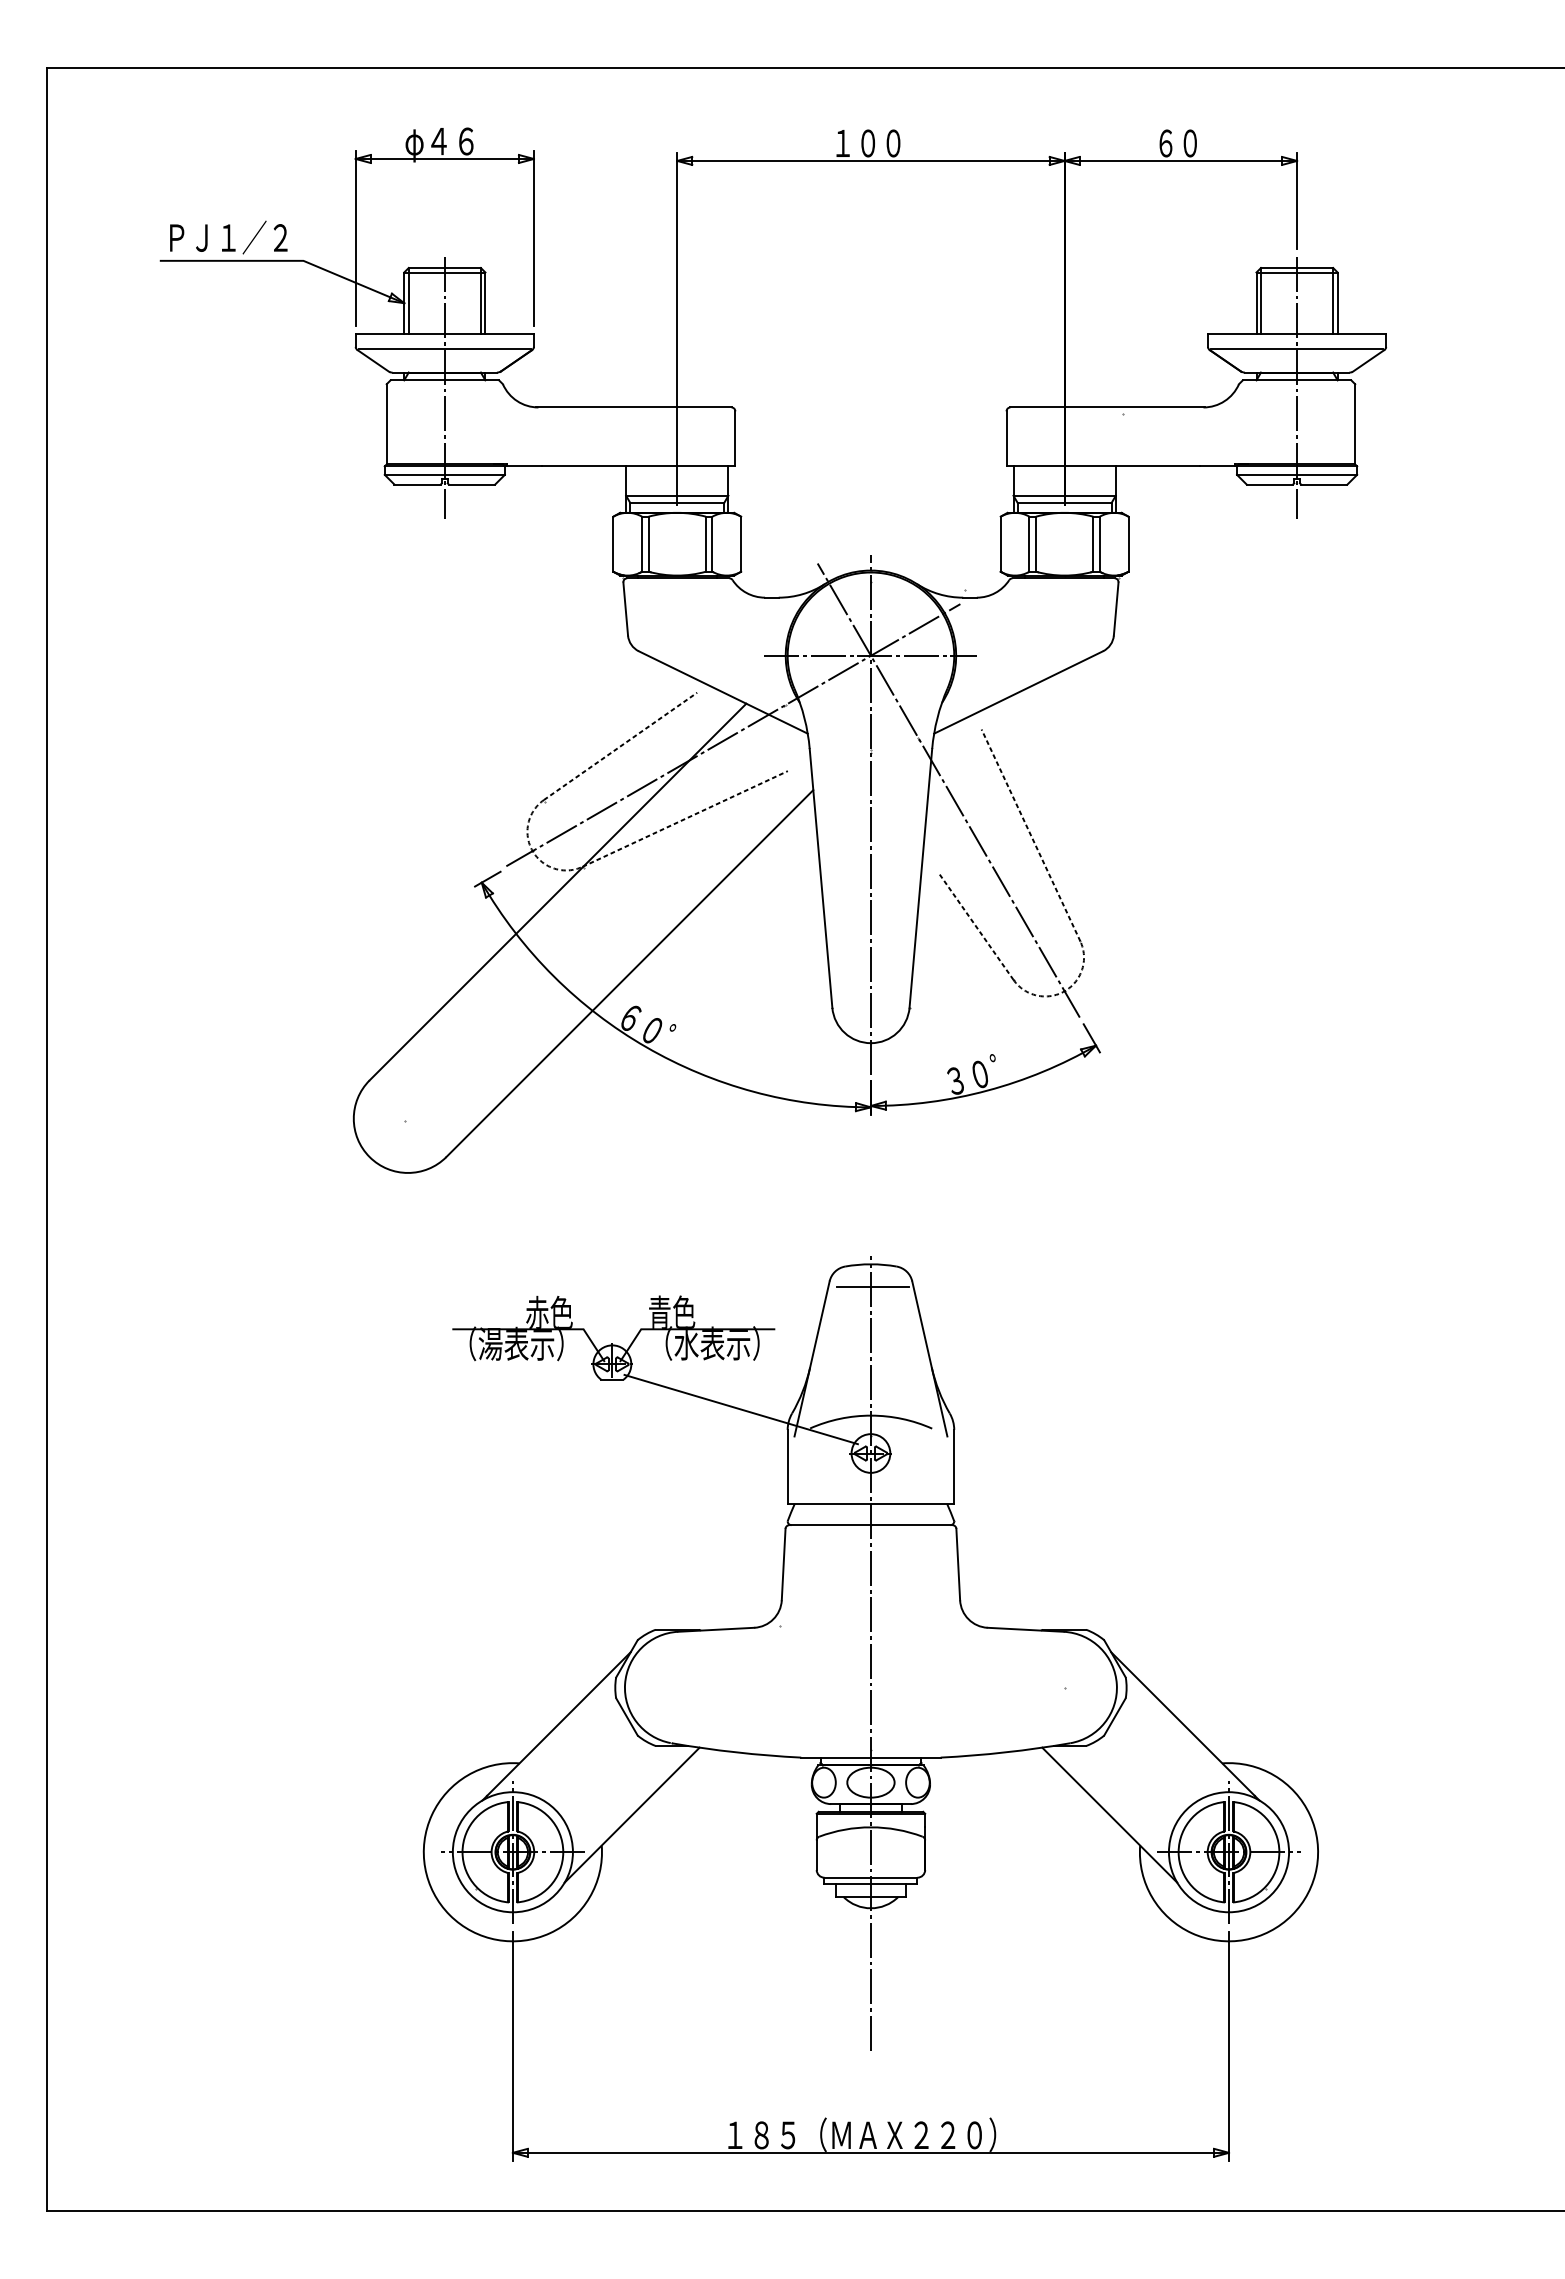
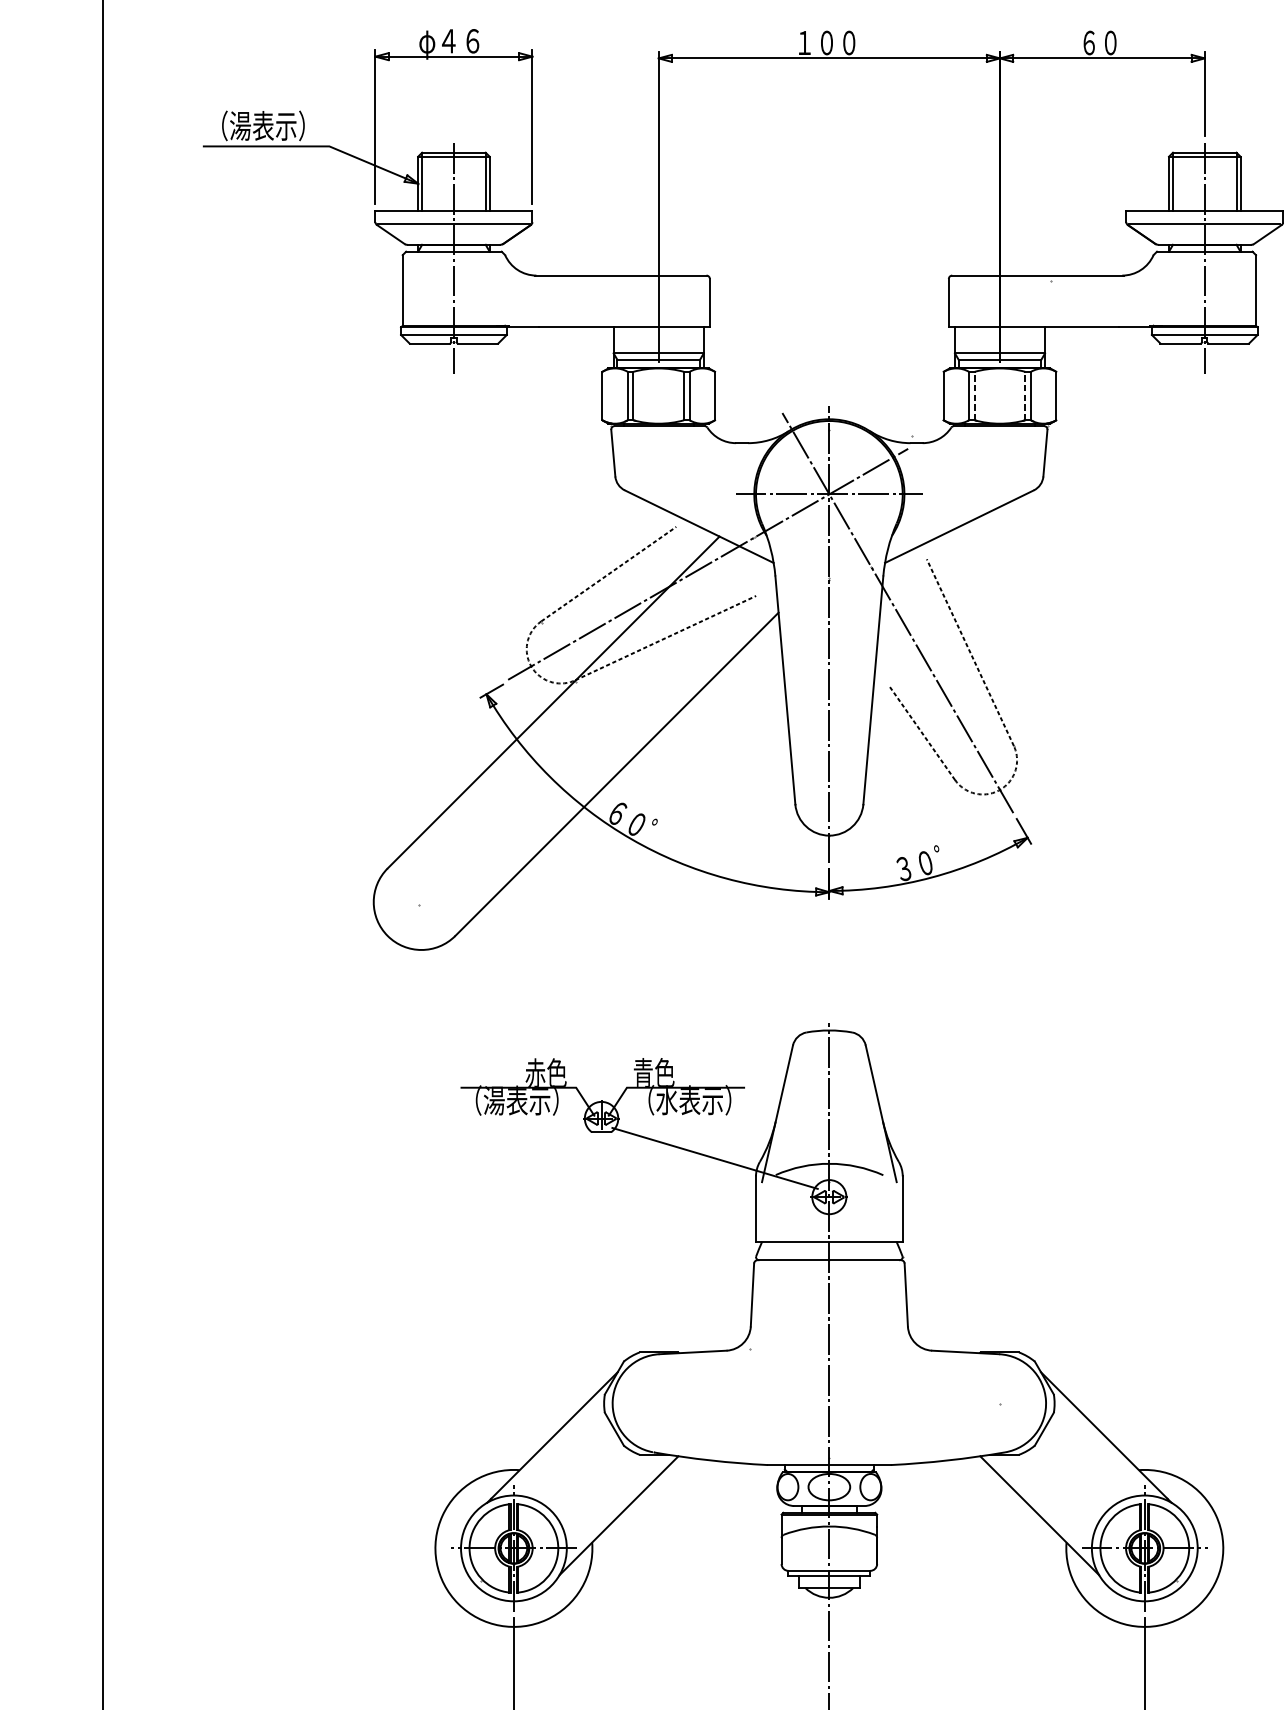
text: (228, 237) -> (263, 125), ＰＪ１／２ -> （湯表示）
line: (1036, 544) -> (975, 396), solid -> dashed
line: (1093, 544) -> (1025, 396), solid -> dashed
line: (872, 1286) -> (830, 1050), removed

